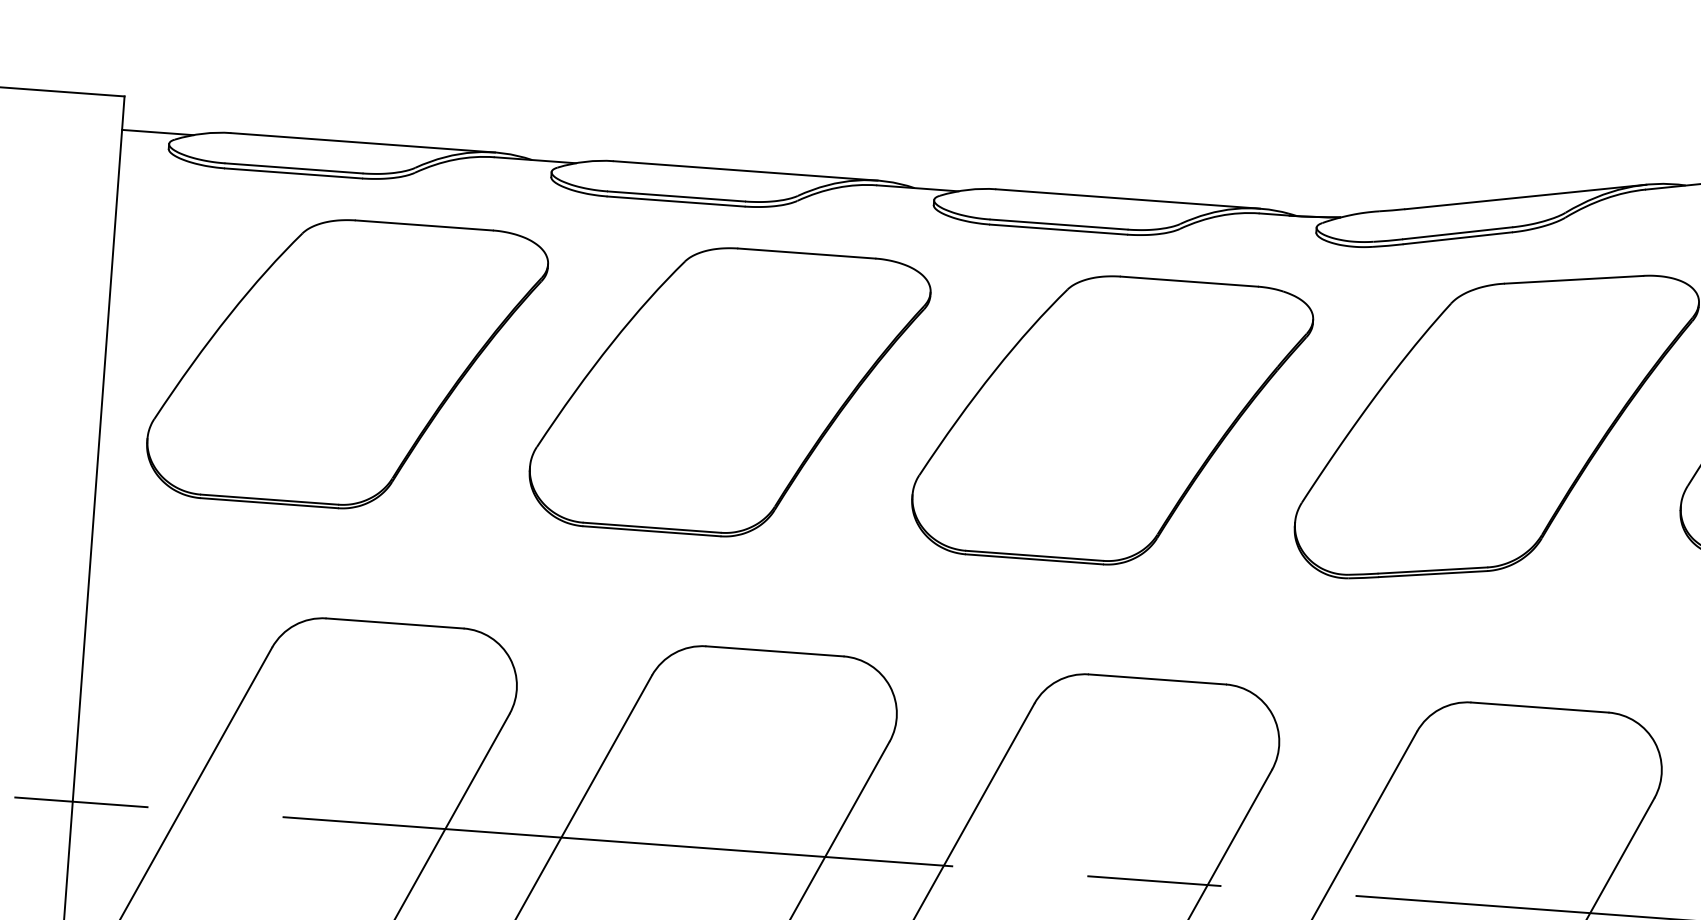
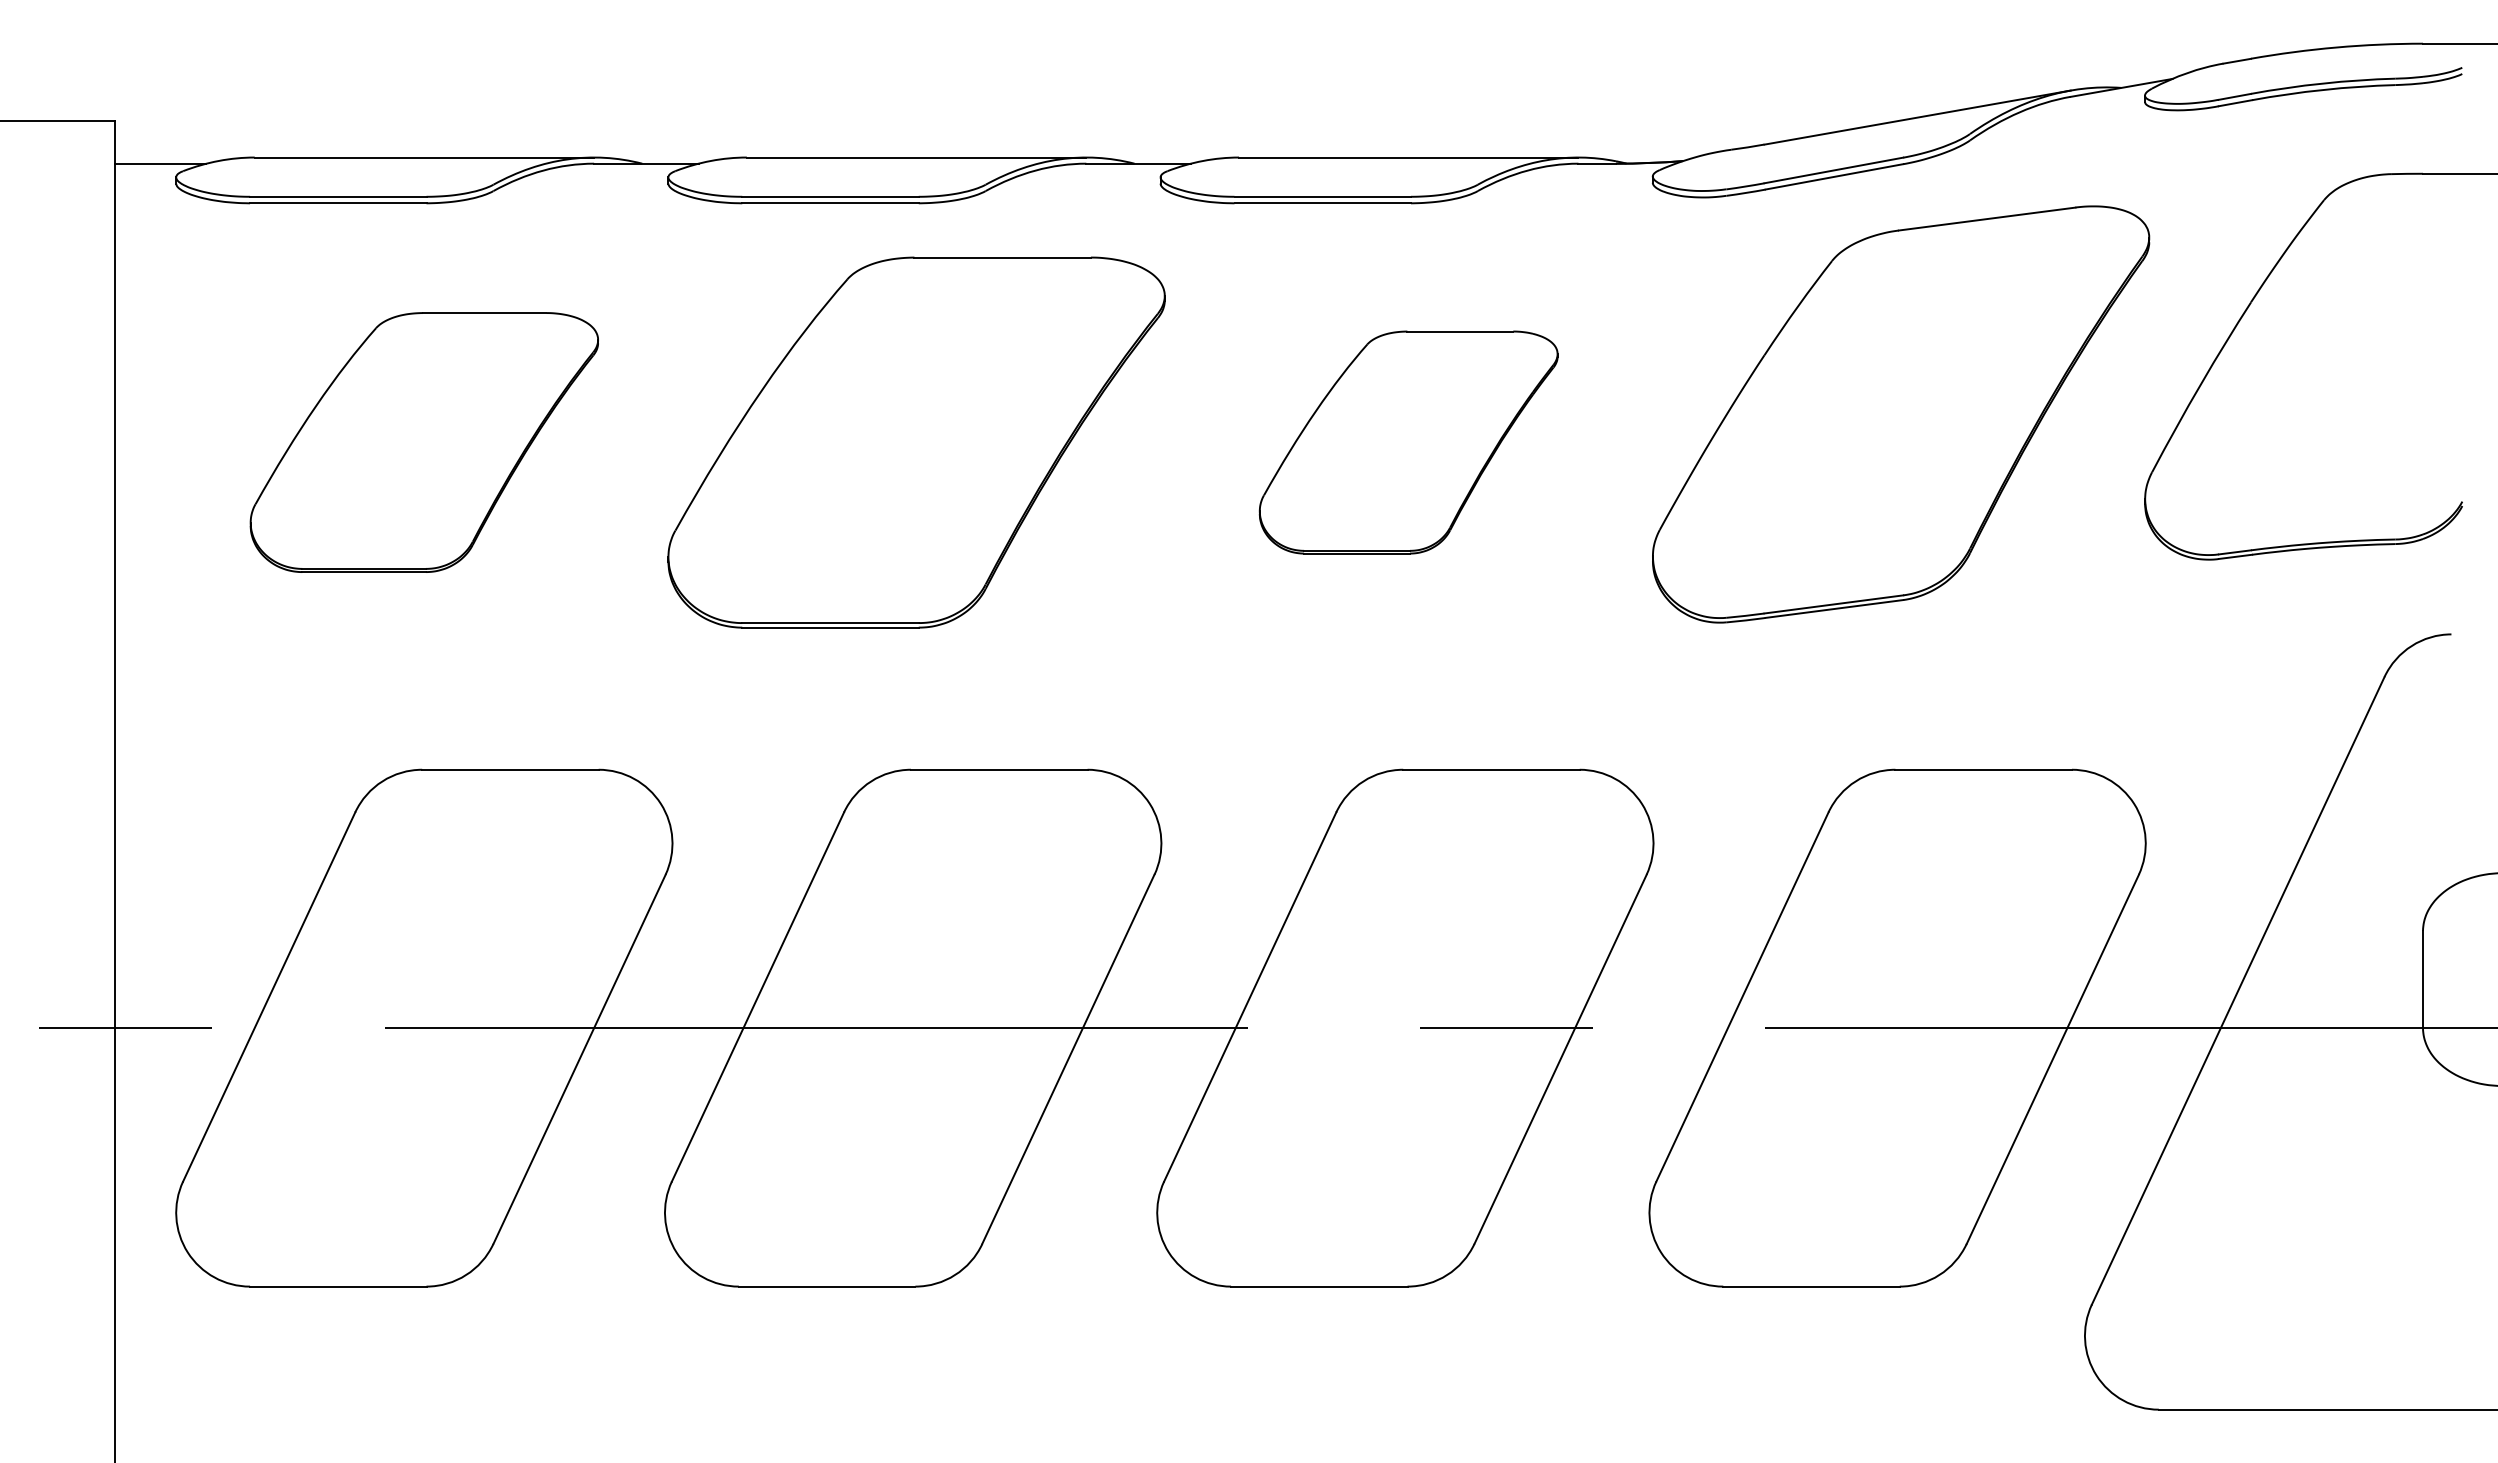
part: (346, 364) -> (424, 442), size x0.7
part: (1111, 420) -> (1408, 442), size x0.6

